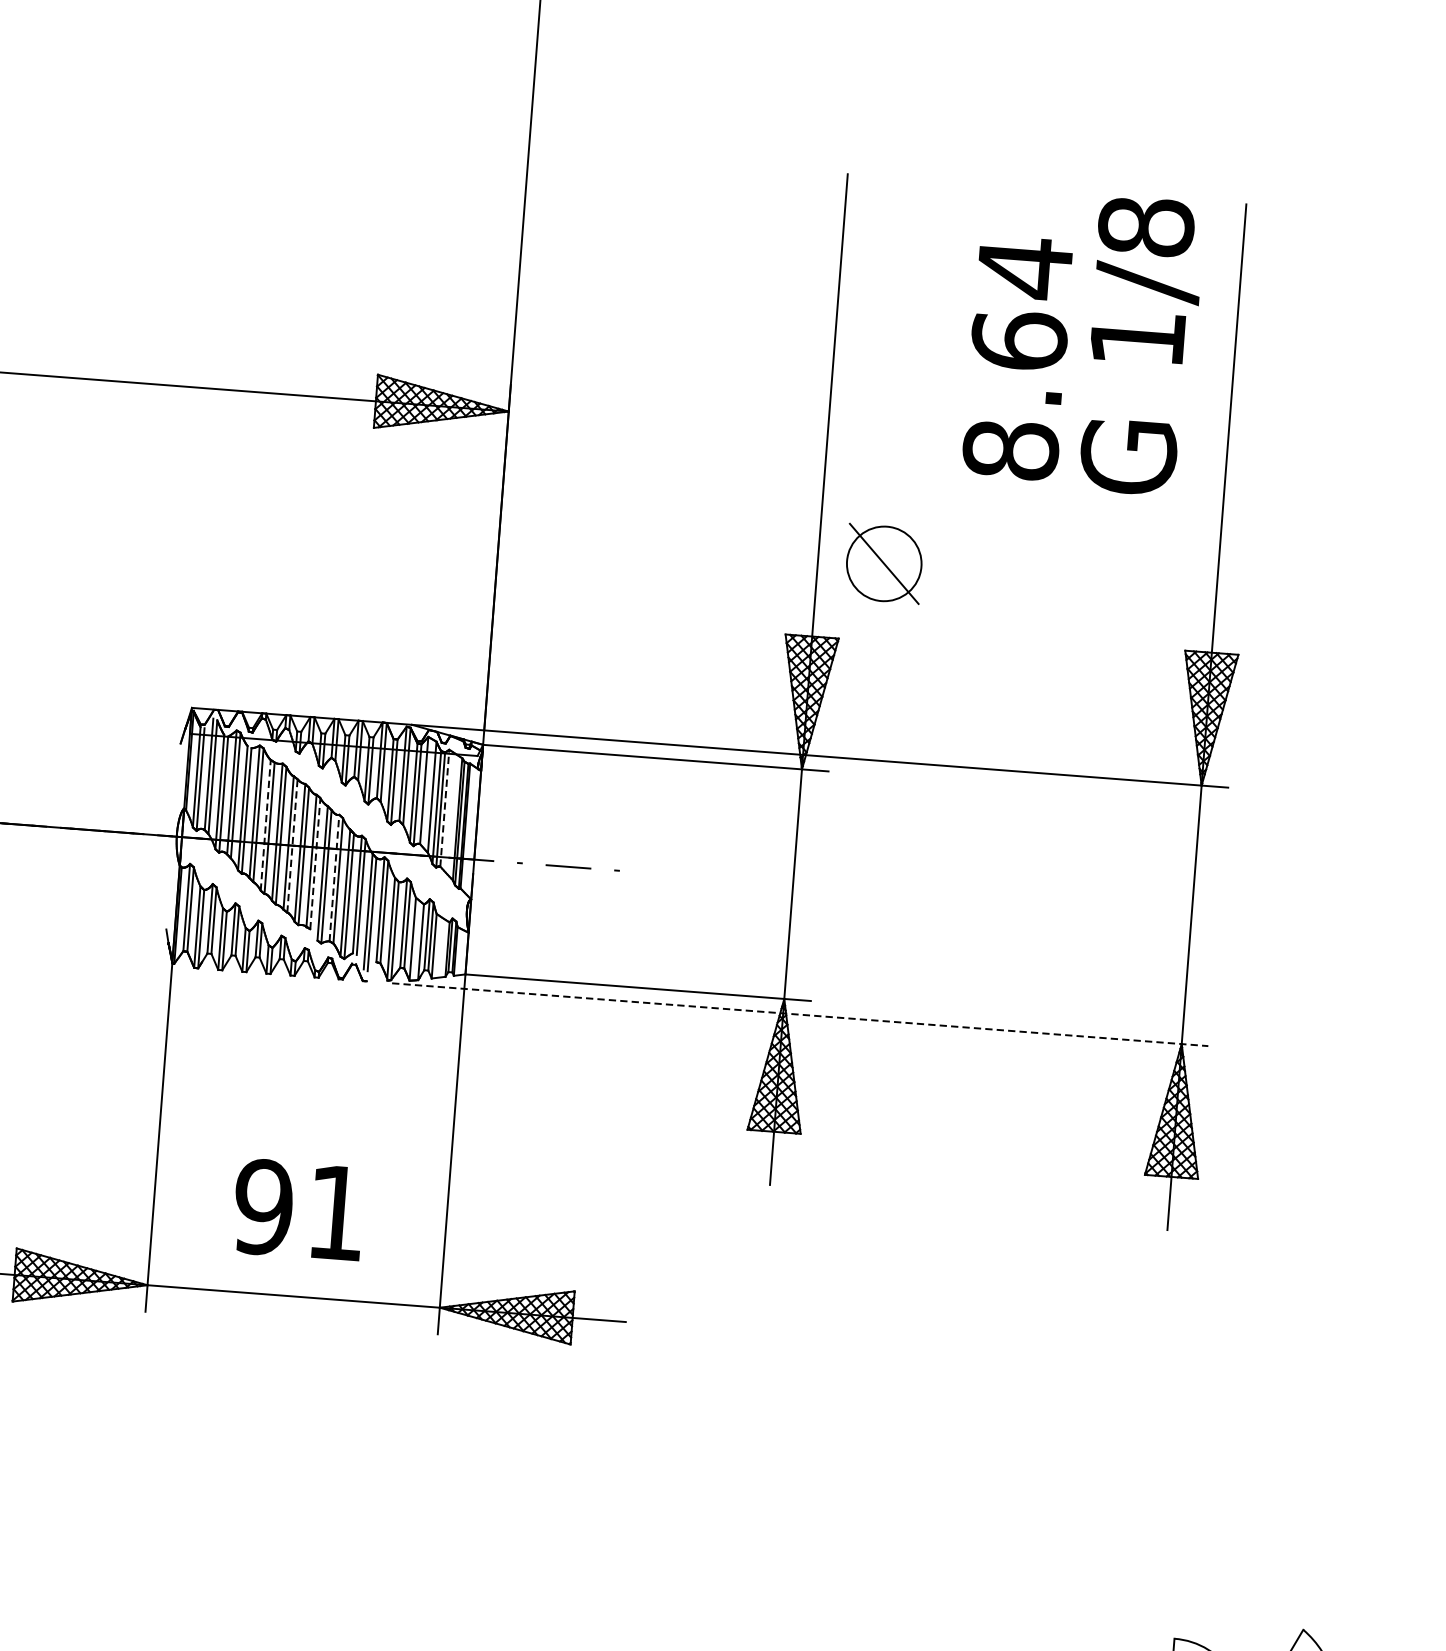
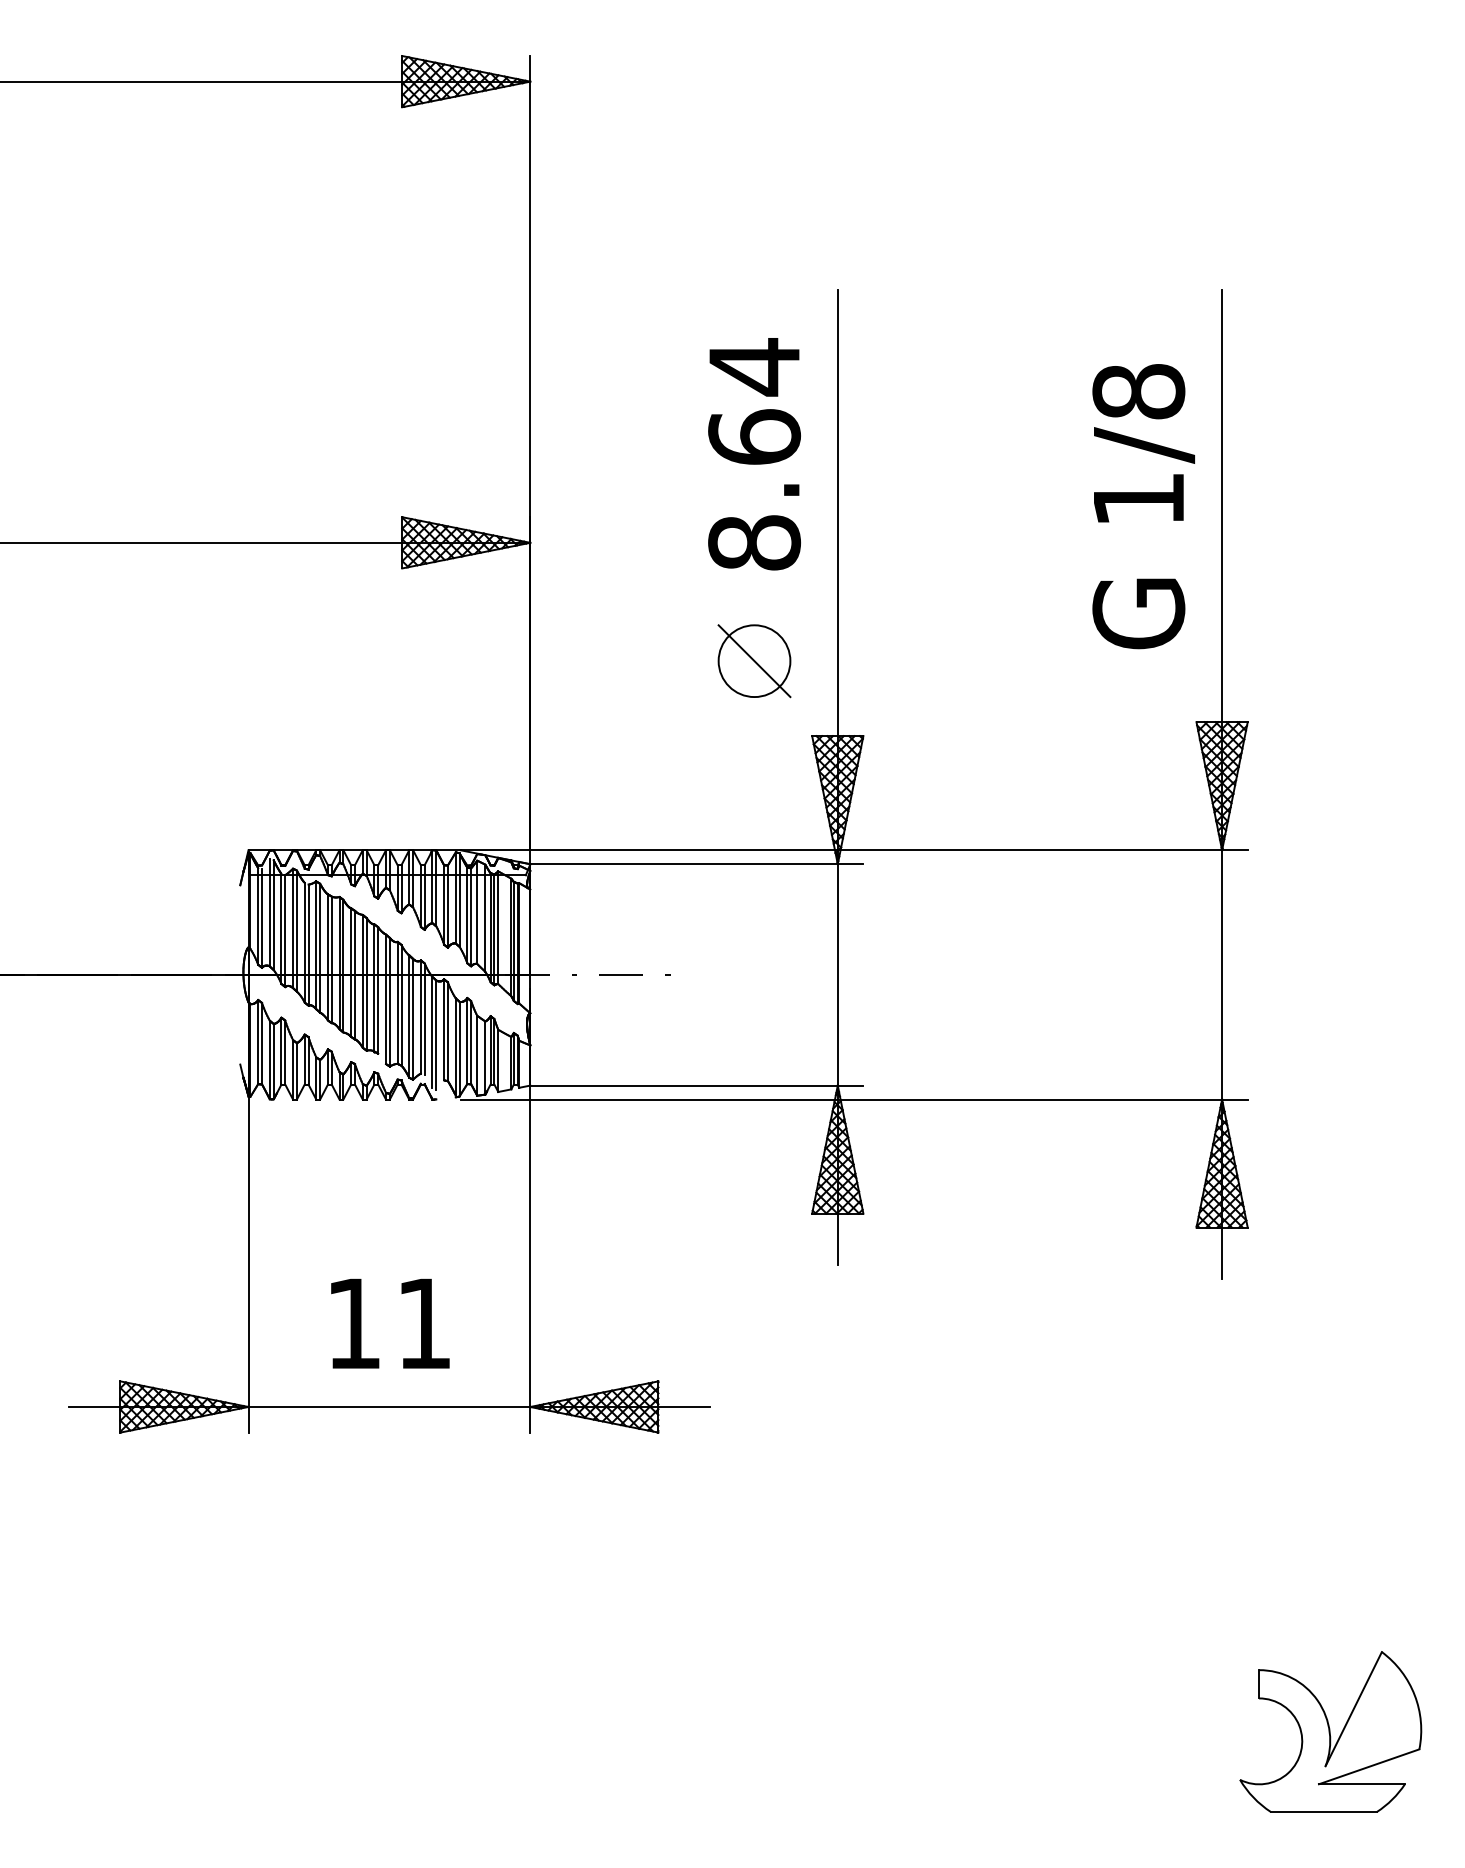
text: (1141, 346) -> (1143, 506), moved
text: (1017, 358) -> (754, 454), moved
part: (884, 564) -> (754, 661), moved
line: (445, 807) -> (498, 927), dashed -> solid
line: (265, 824) -> (327, 956), dashed -> solid
line: (293, 845) -> (355, 974), dashed -> solid
line: (315, 863) -> (378, 990), dashed -> solid
line: (334, 877) -> (397, 1002), dashed -> solid
line: (800, 1014) -> (854, 1099), dashed -> solid
text: (263, 1207) -> (353, 1323), 91 -> 11

